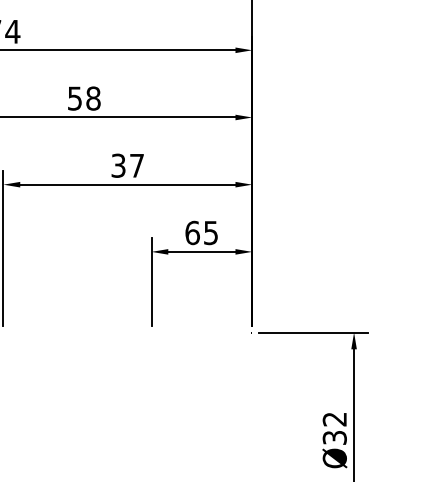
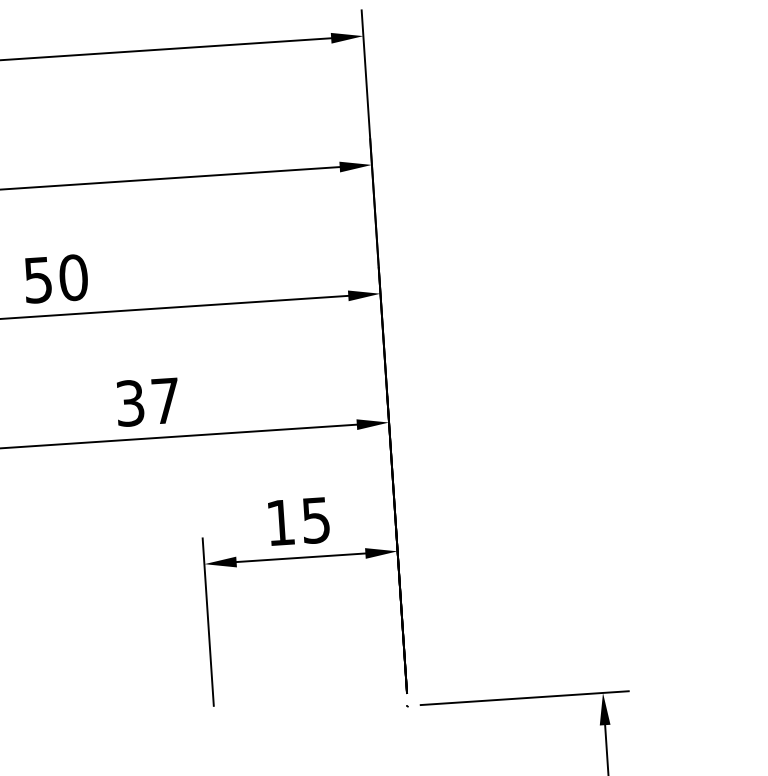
text: (93, 98) -> (73, 277), 58 -> 50
text: (192, 232) -> (280, 521), 65 -> 15

